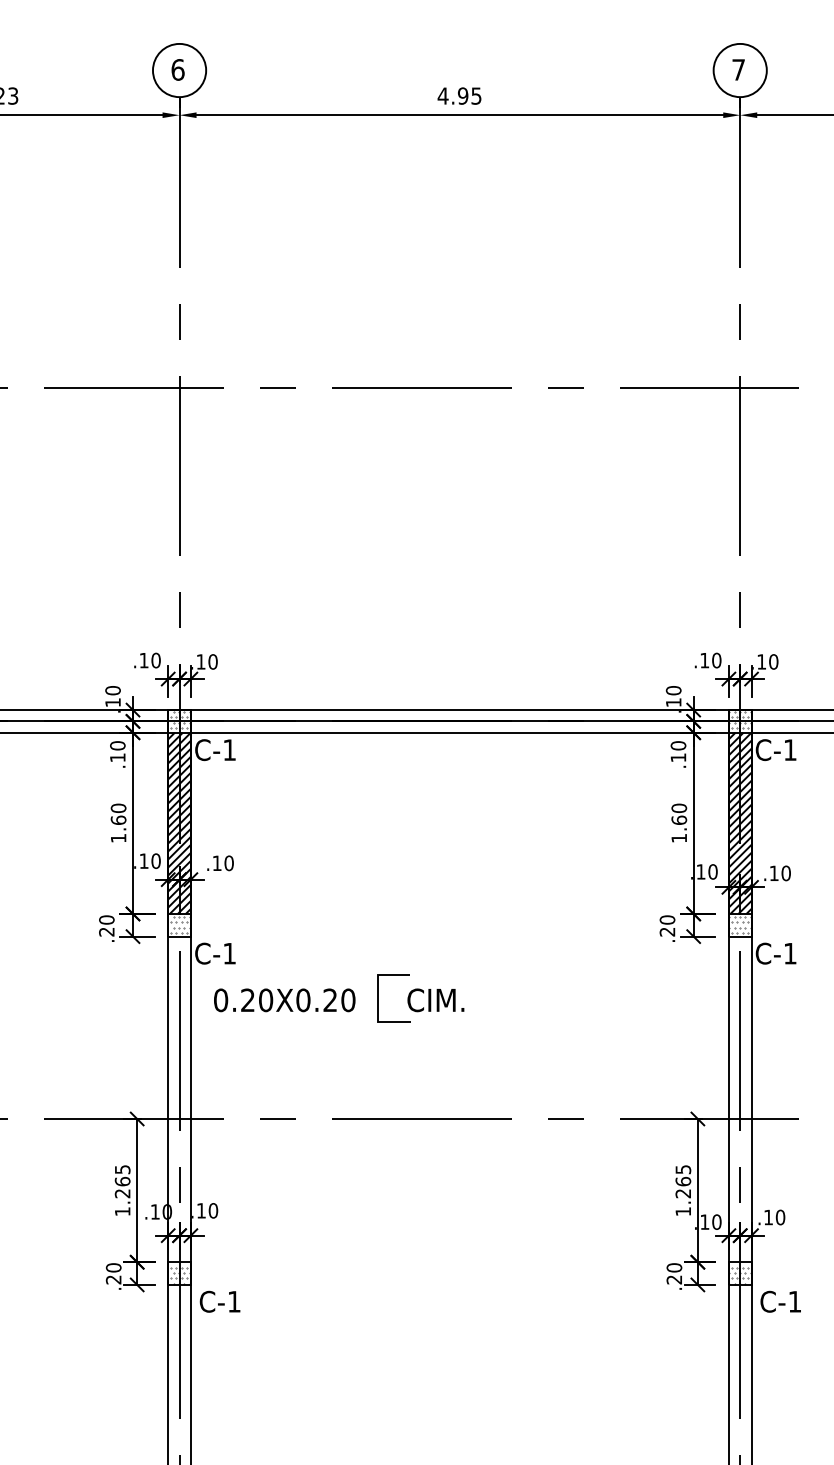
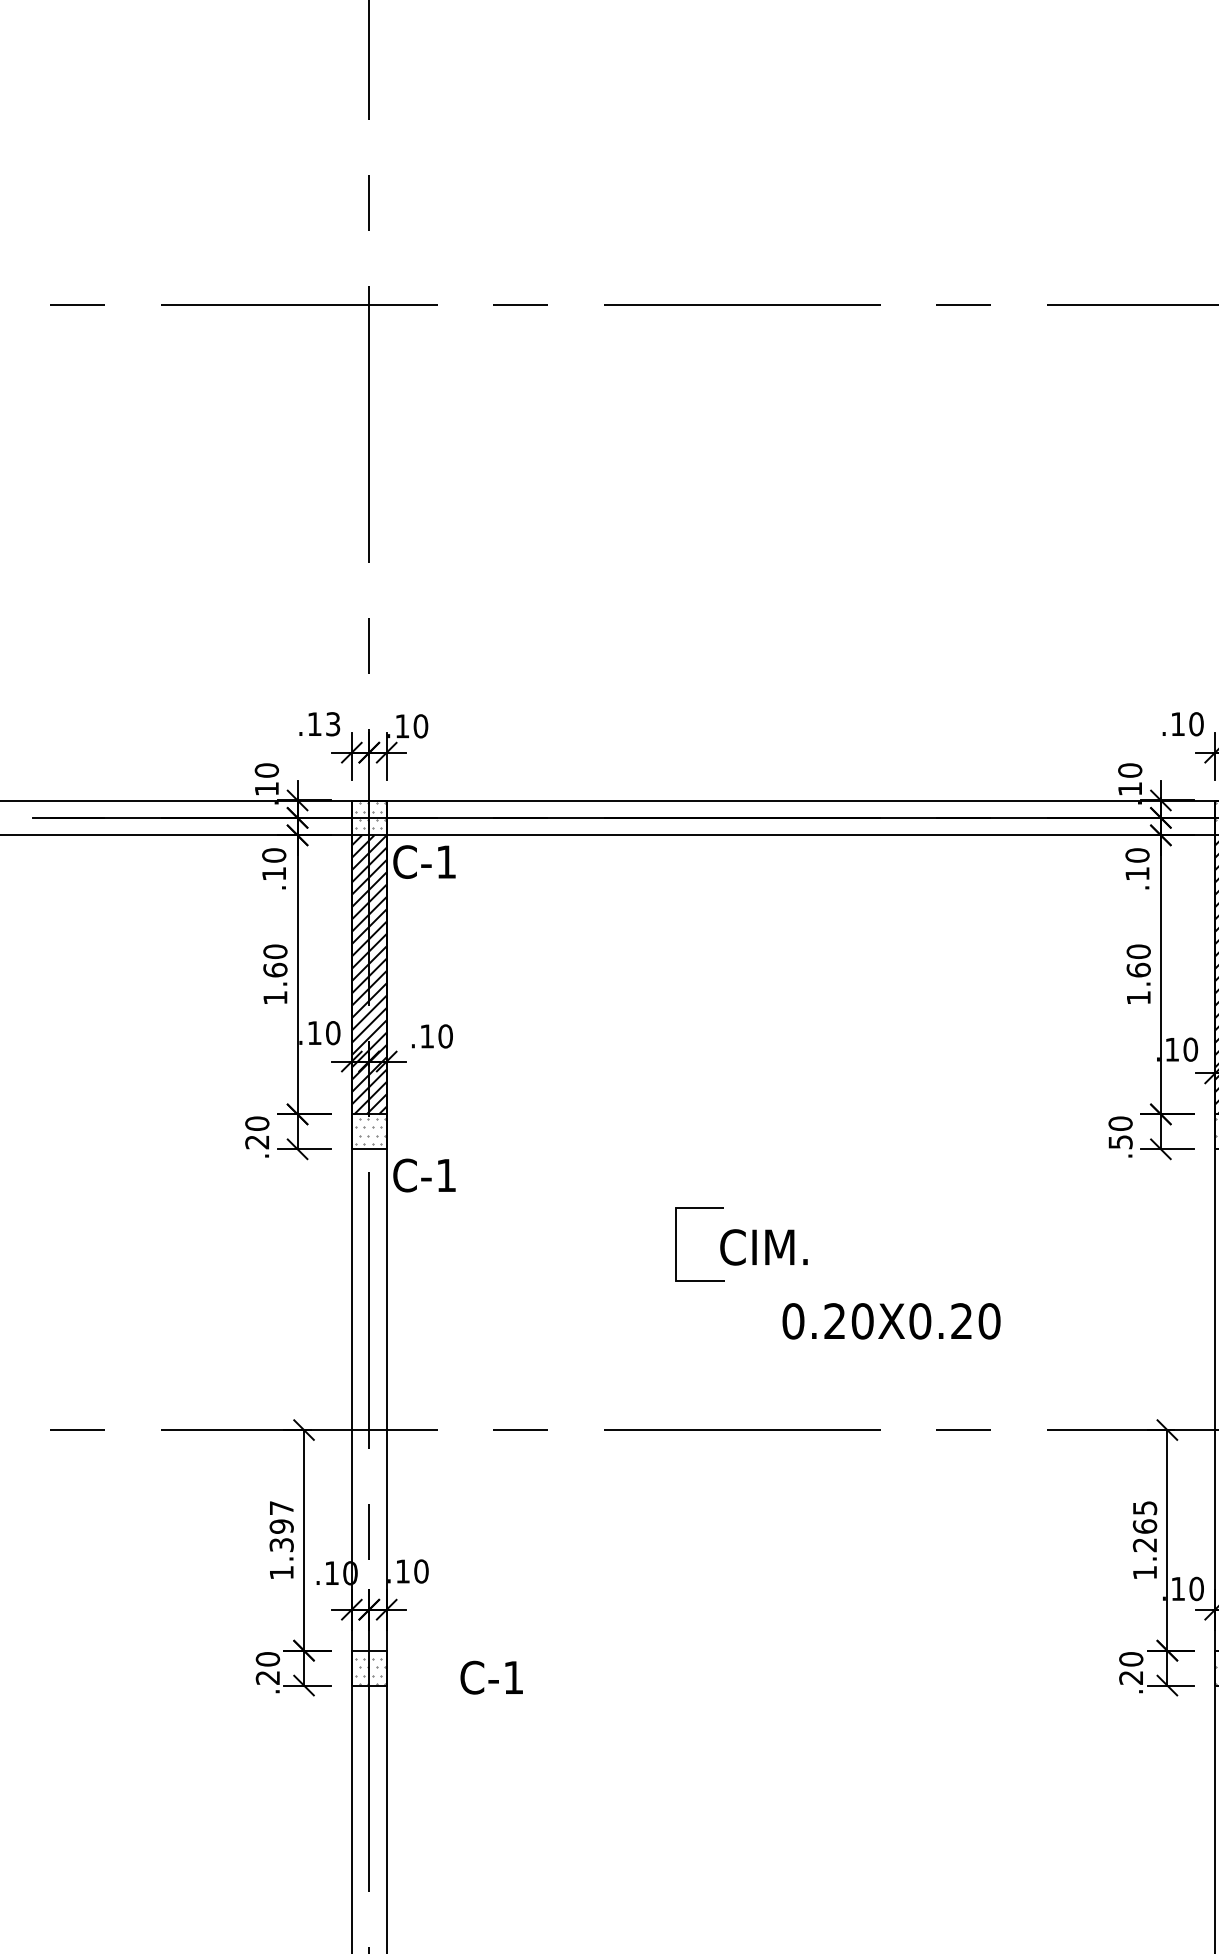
text: (155, 660) -> (332, 724), .10 -> .13
text: (667, 931) -> (1120, 1141), .20 -> .50
text: (284, 1000) -> (891, 1321), moved
text: (122, 1181) -> (281, 1526), 1.265 -> 1.397
text: (219, 1301) -> (490, 1677), moved

